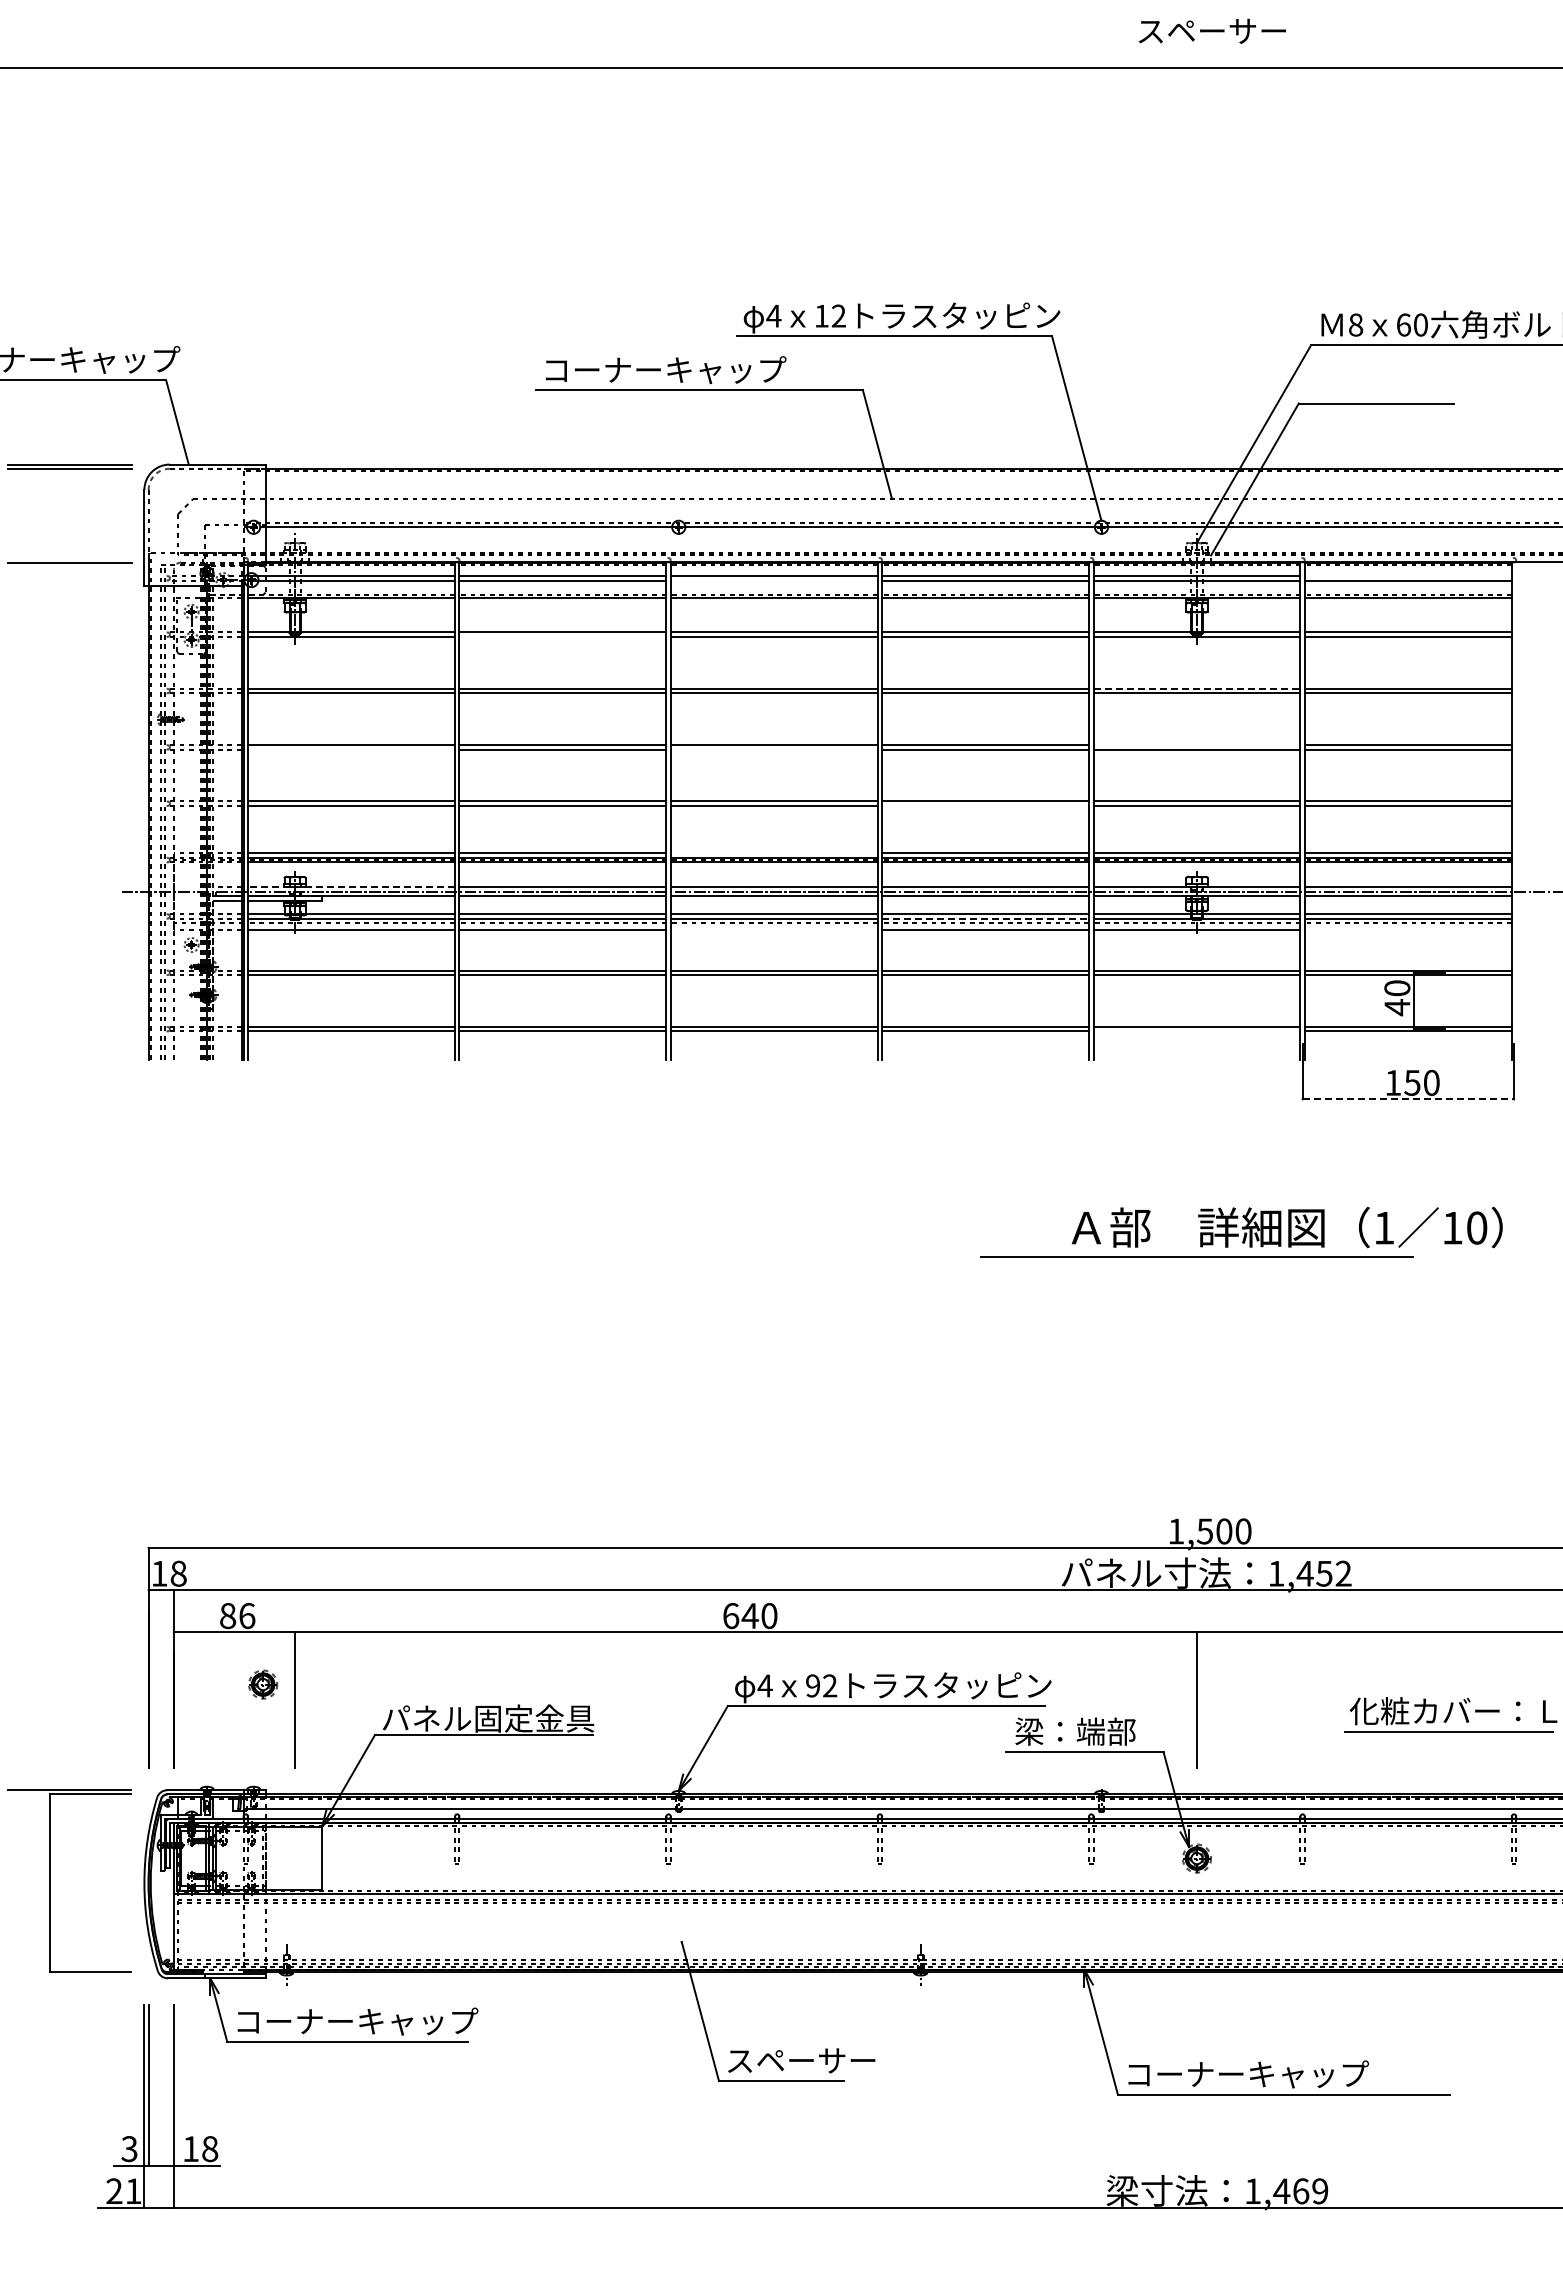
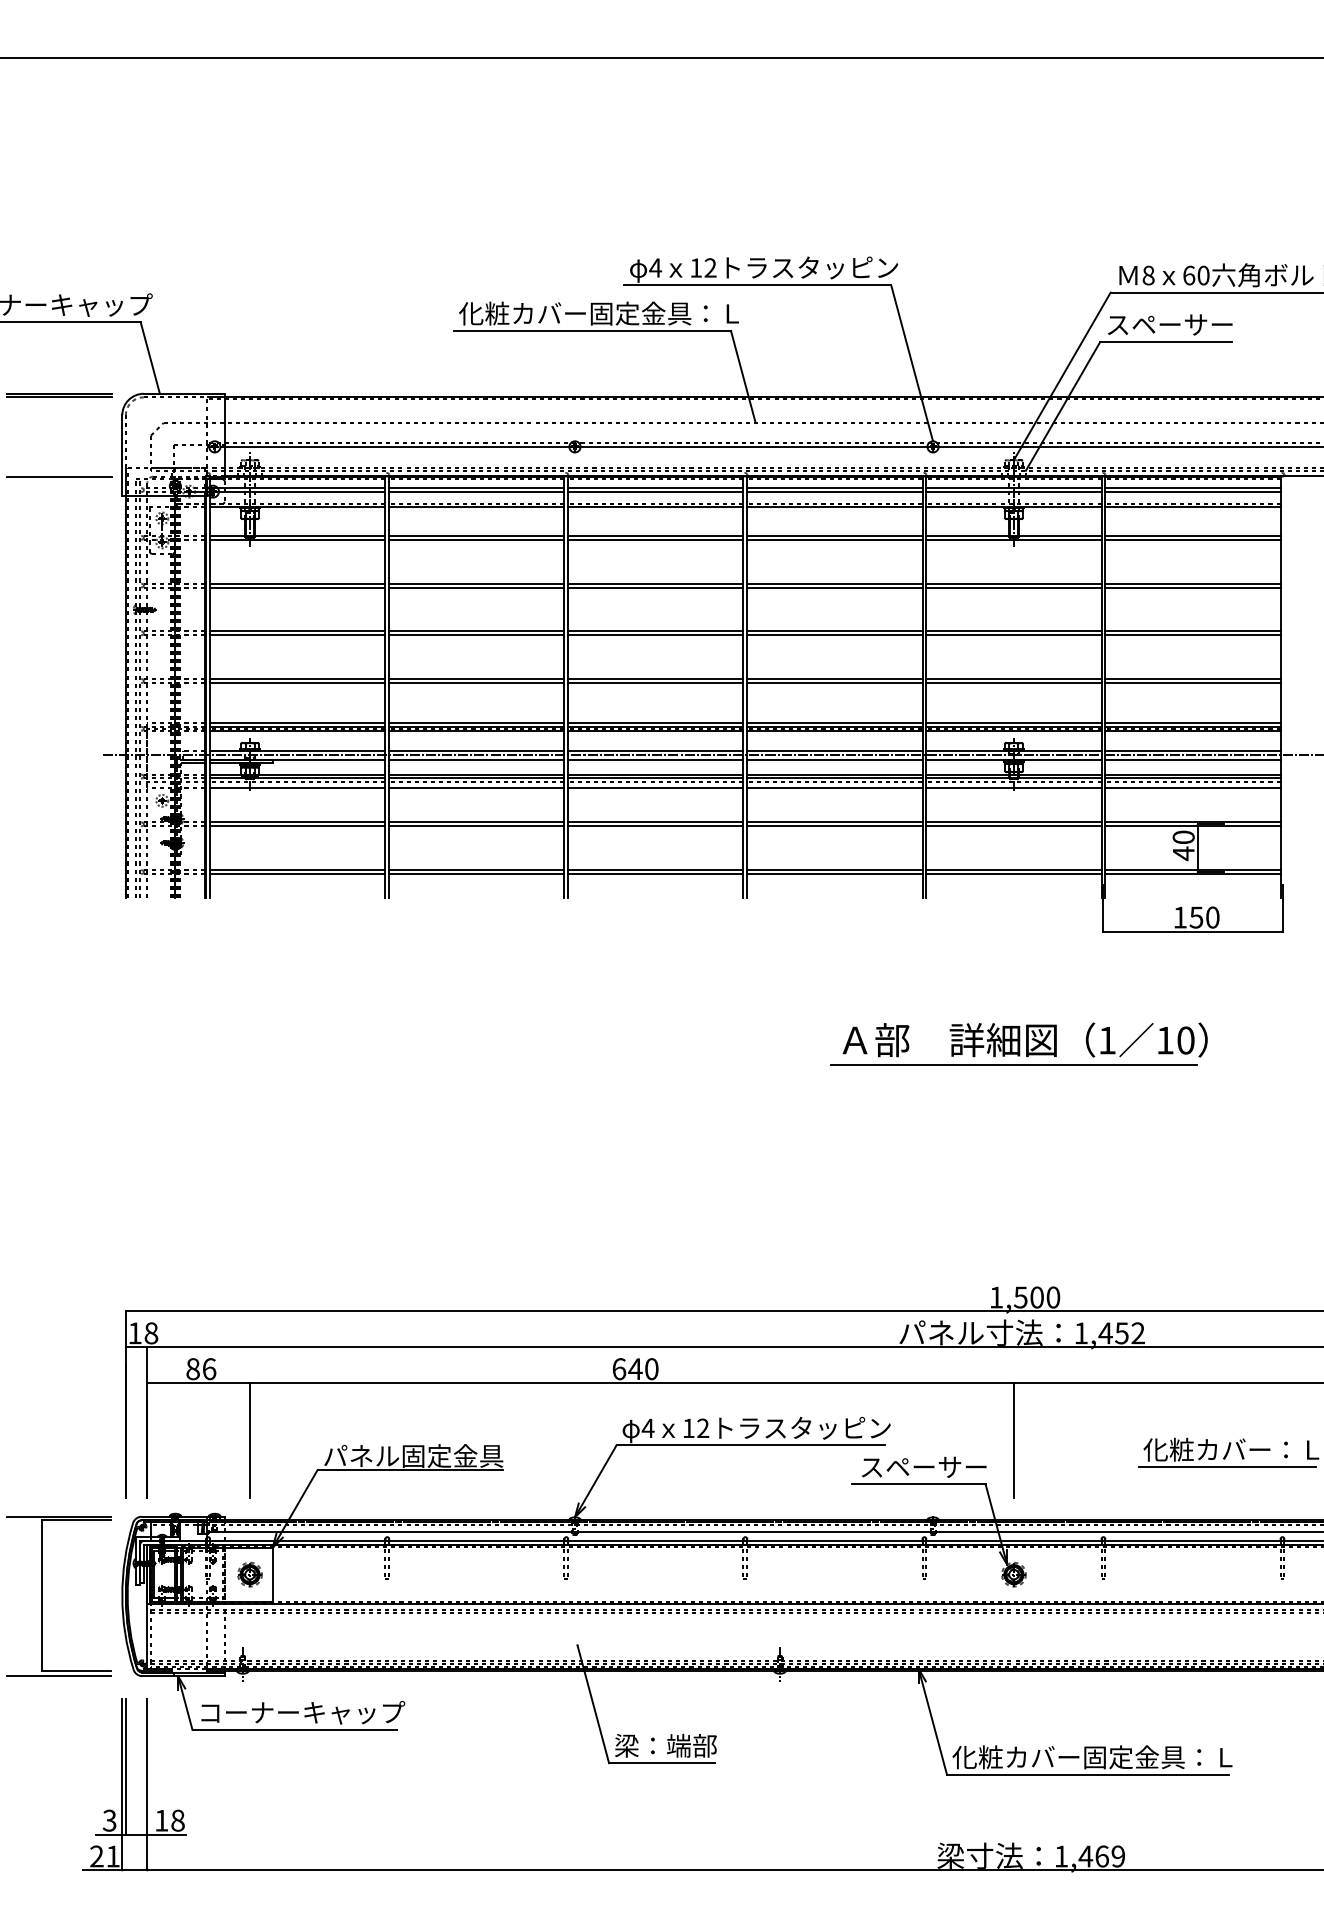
text: (1211, 30) -> (1169, 324), moved
text: (706, 369) -> (598, 313), コーナーキャップ -> 化粧カバー固定金具：Ｌ
line: (1407, 576) -> (1192, 488), added
line: (773, 580) -> (655, 491), added
line: (562, 636) -> (476, 539), added
line: (1197, 688) -> (1014, 583), dashed -> solid
line: (1196, 745) -> (1013, 631), added
line: (351, 749) -> (297, 635), added
line: (773, 749) -> (655, 635), added
line: (985, 806) -> (834, 683), added
line: (773, 853) -> (655, 723), added
line: (351, 886) -> (297, 751), dashed -> solid
line: (986, 918) -> (835, 778), dashed -> solid
line: (773, 929) -> (655, 787), added
line: (1407, 929) -> (1192, 787), added
line: (1196, 1031) -> (1013, 874), added
line: (1408, 1099) -> (1193, 931), dashed -> solid
text: (1286, 1227) -> (1024, 1040), moved
part: (263, 1684) -> (250, 1574), moved
text: (812, 1685) -> (688, 1428), 92 -> 12
text: (1089, 1731) -> (922, 1466), 梁：端部 -> スペーサー
line: (68, 1978) -> (58, 1676), added
text: (800, 2060) -> (678, 1745), スペーサー -> 梁：端部
text: (1289, 2074) -> (1092, 1757), コーナーキャップ -> 化粧カバー固定金具：Ｌ

